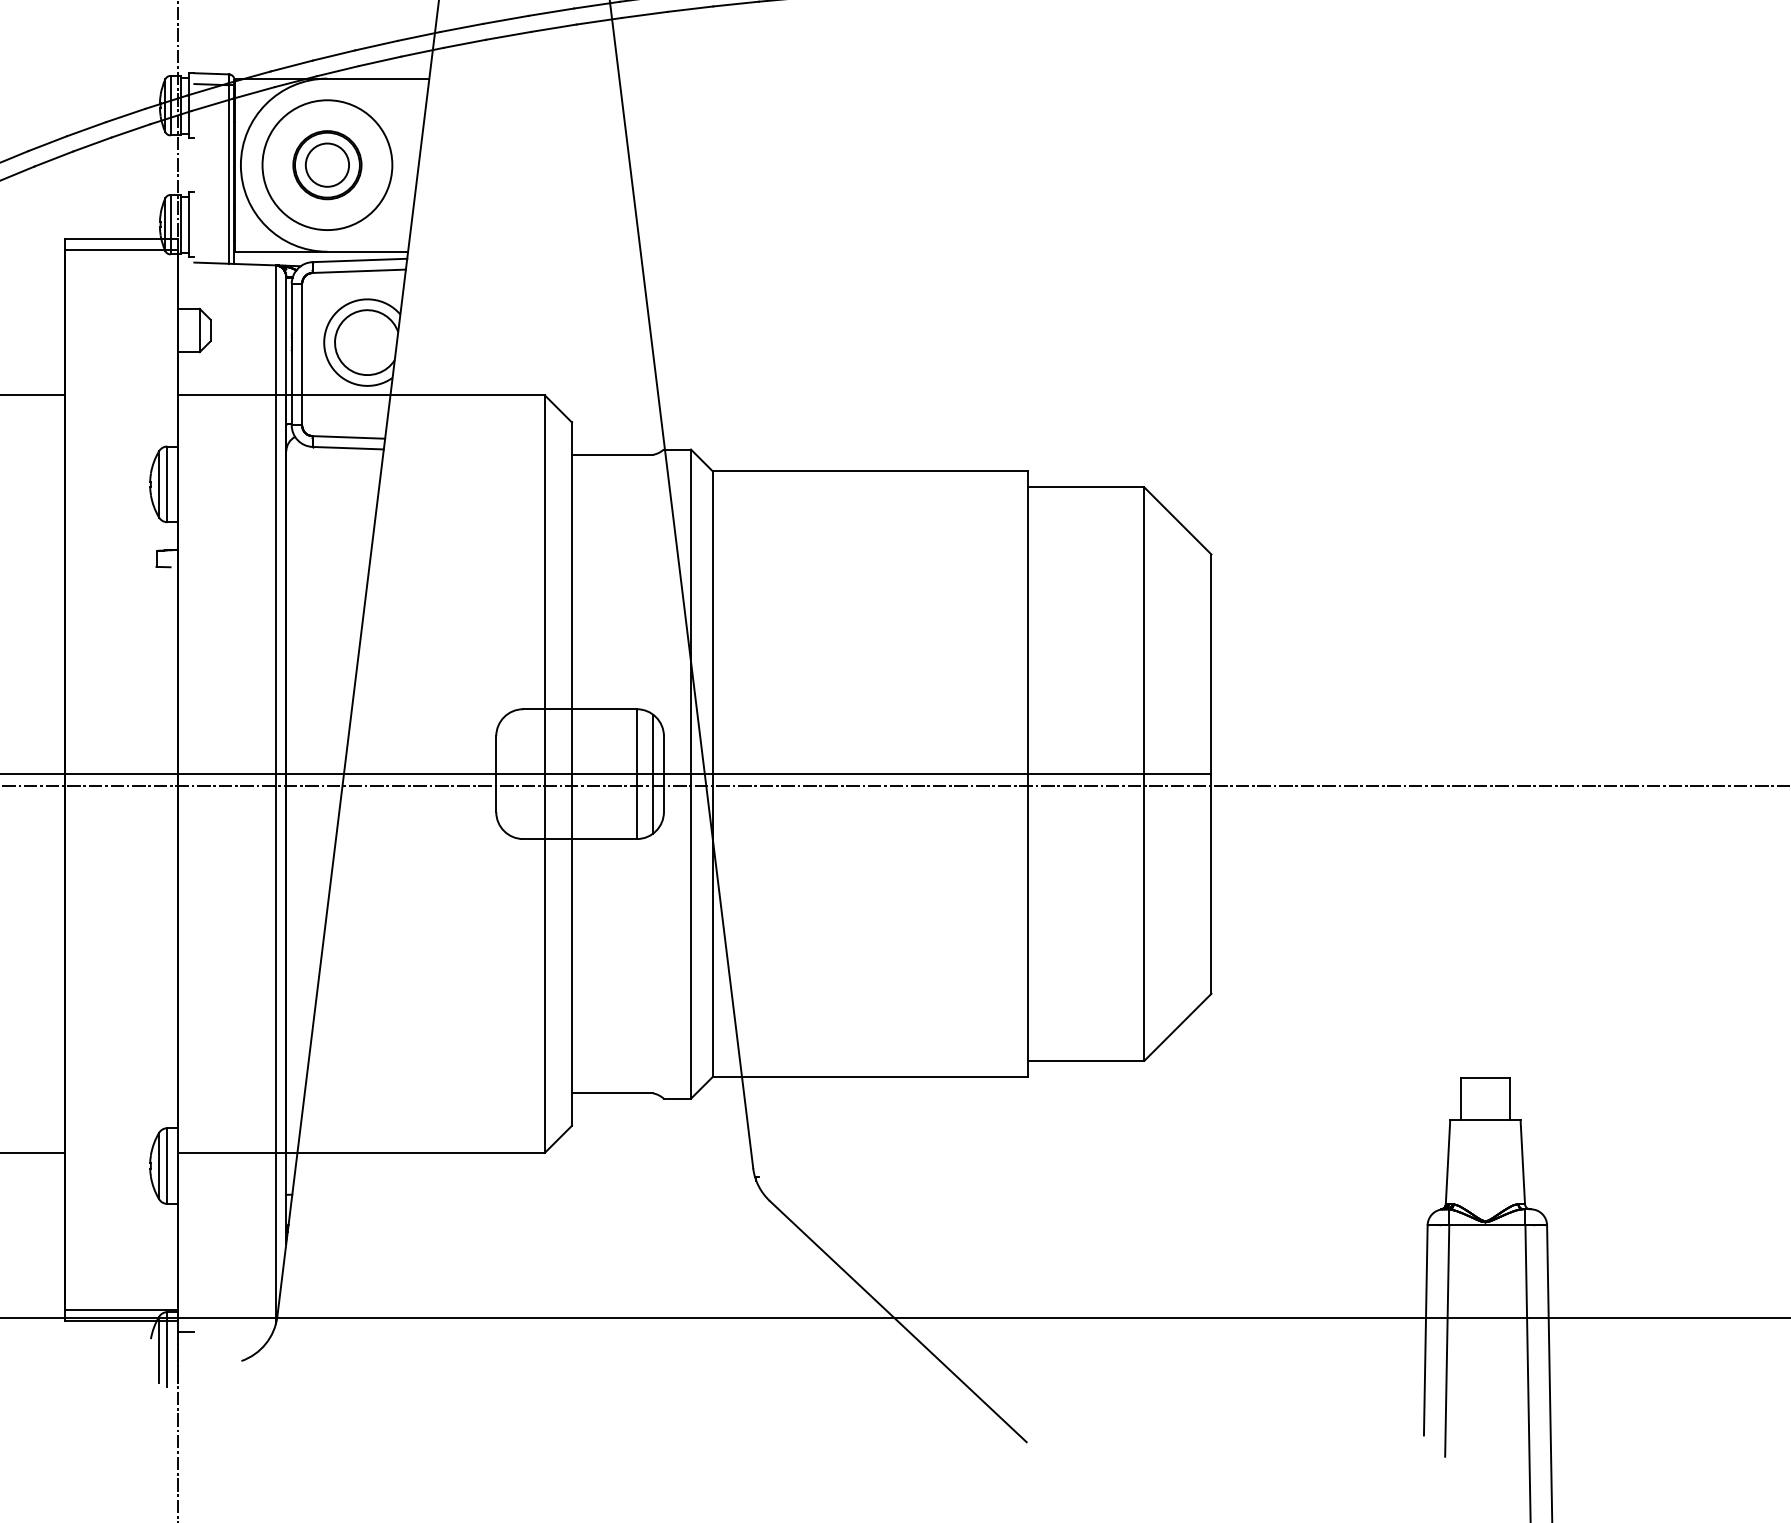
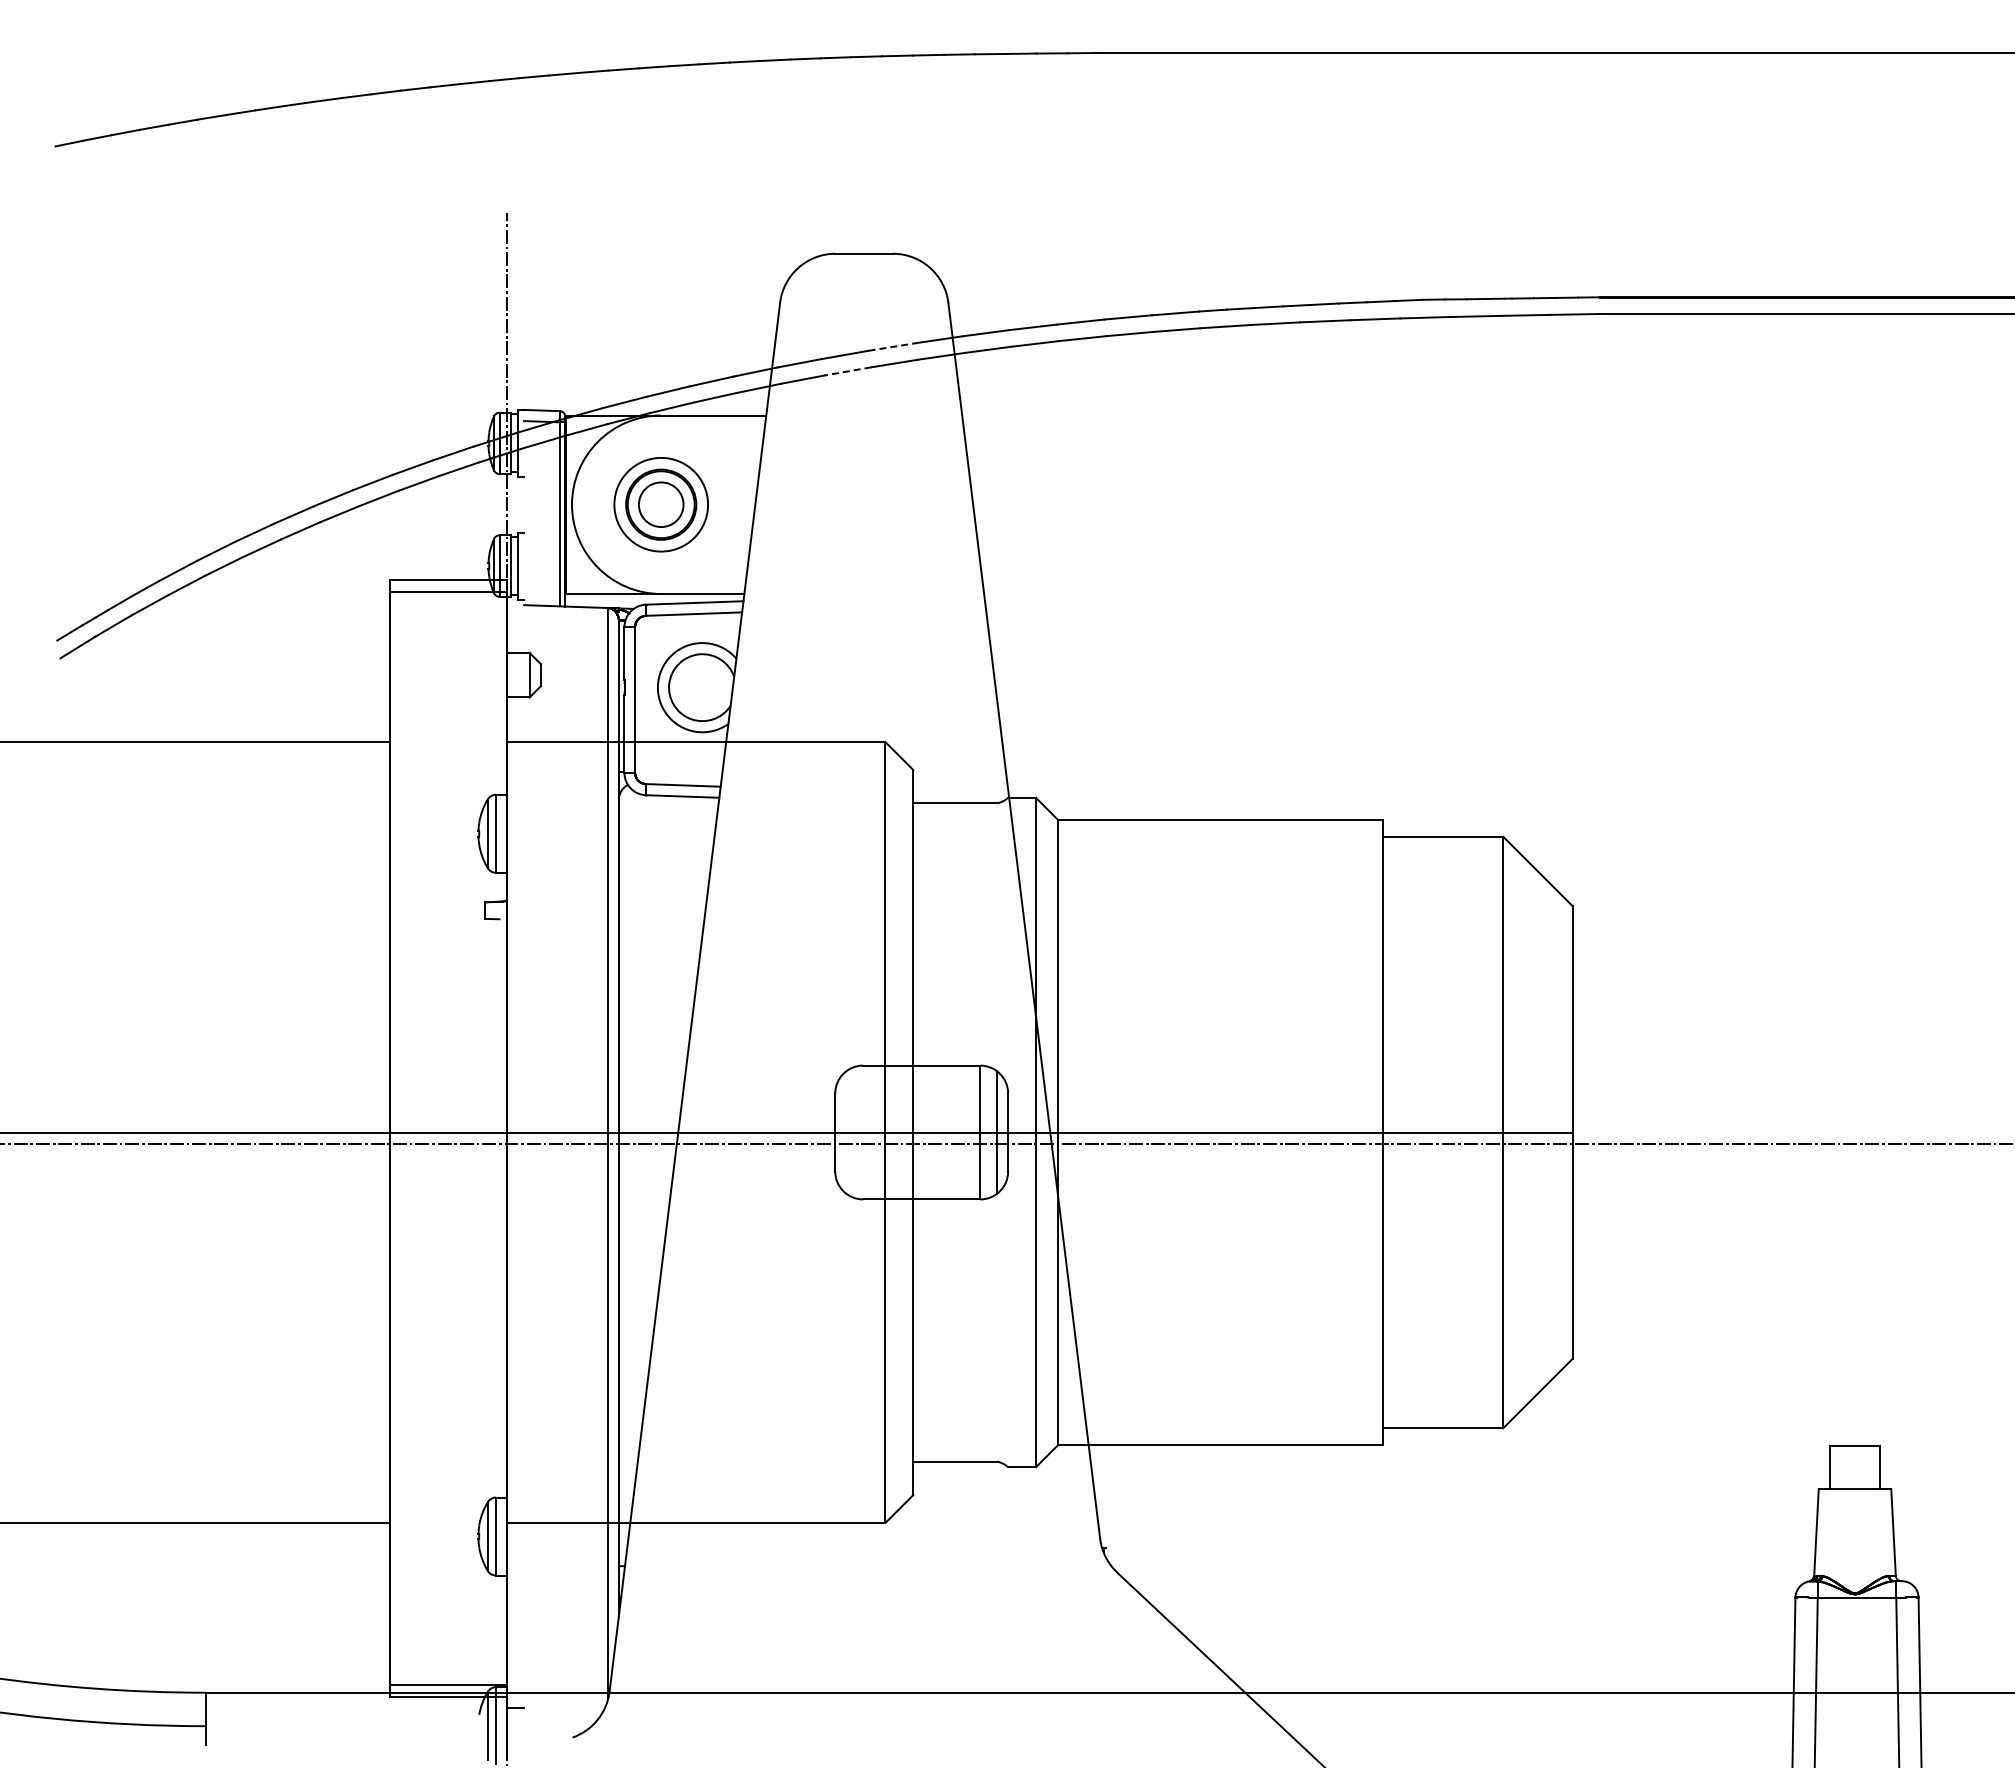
line: (551, 12) -> (892, 347), solid -> dashed
line: (509, 35) -> (848, 371), solid -> dashed
circle: (327, 164) -> (661, 504), size x0.7

